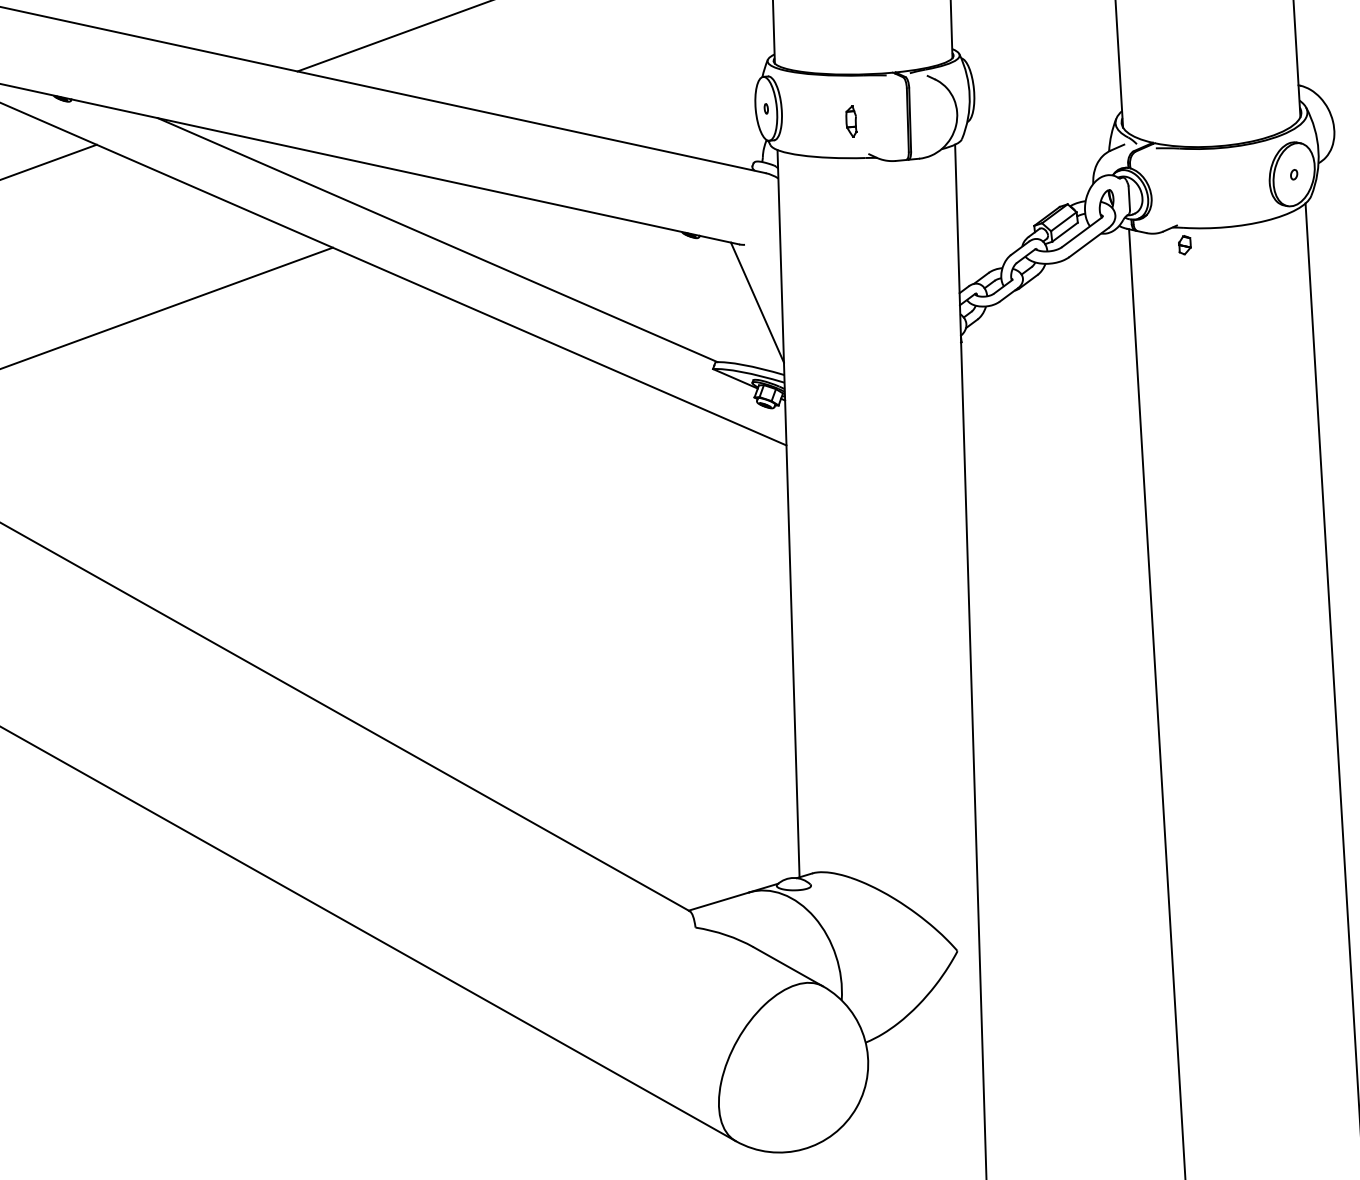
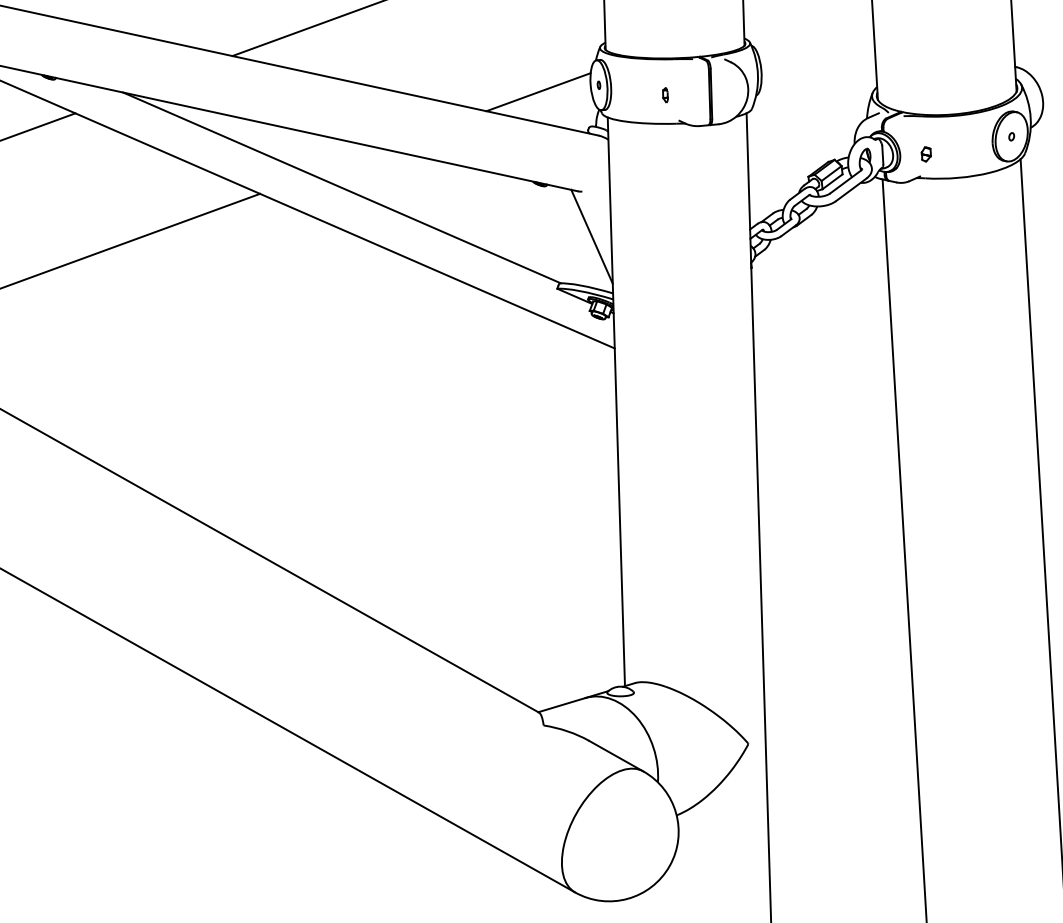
line: (688, 117) -> (538, 92), added
part: (851, 121) -> (665, 95), size x0.62
part: (1184, 245) -> (925, 154), moved

